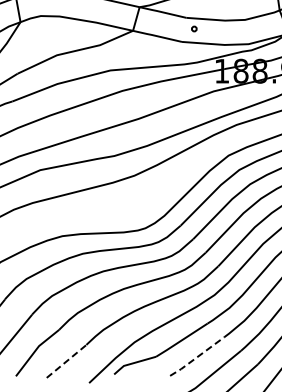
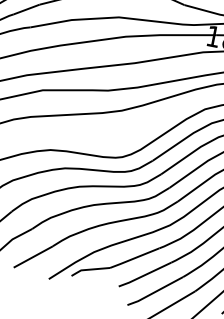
line: (197, 357) -> (145, 275), dashed -> solid
line: (66, 361) -> (33, 257), dashed -> solid

